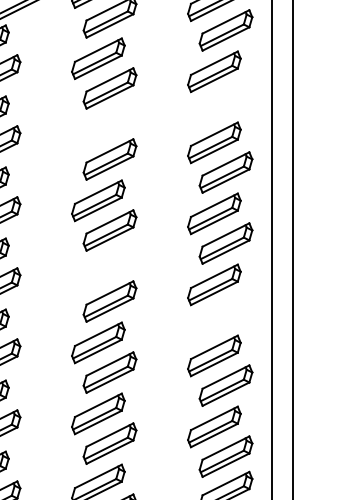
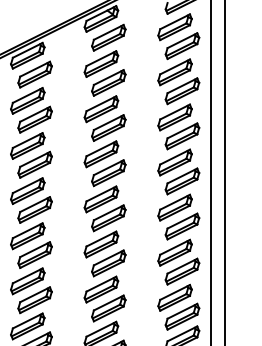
part: (226, 101) -> (182, 91), added
part: (98, 130) -> (101, 109), added
part: (98, 272) -> (101, 199), added
part: (226, 314) -> (182, 226), added

